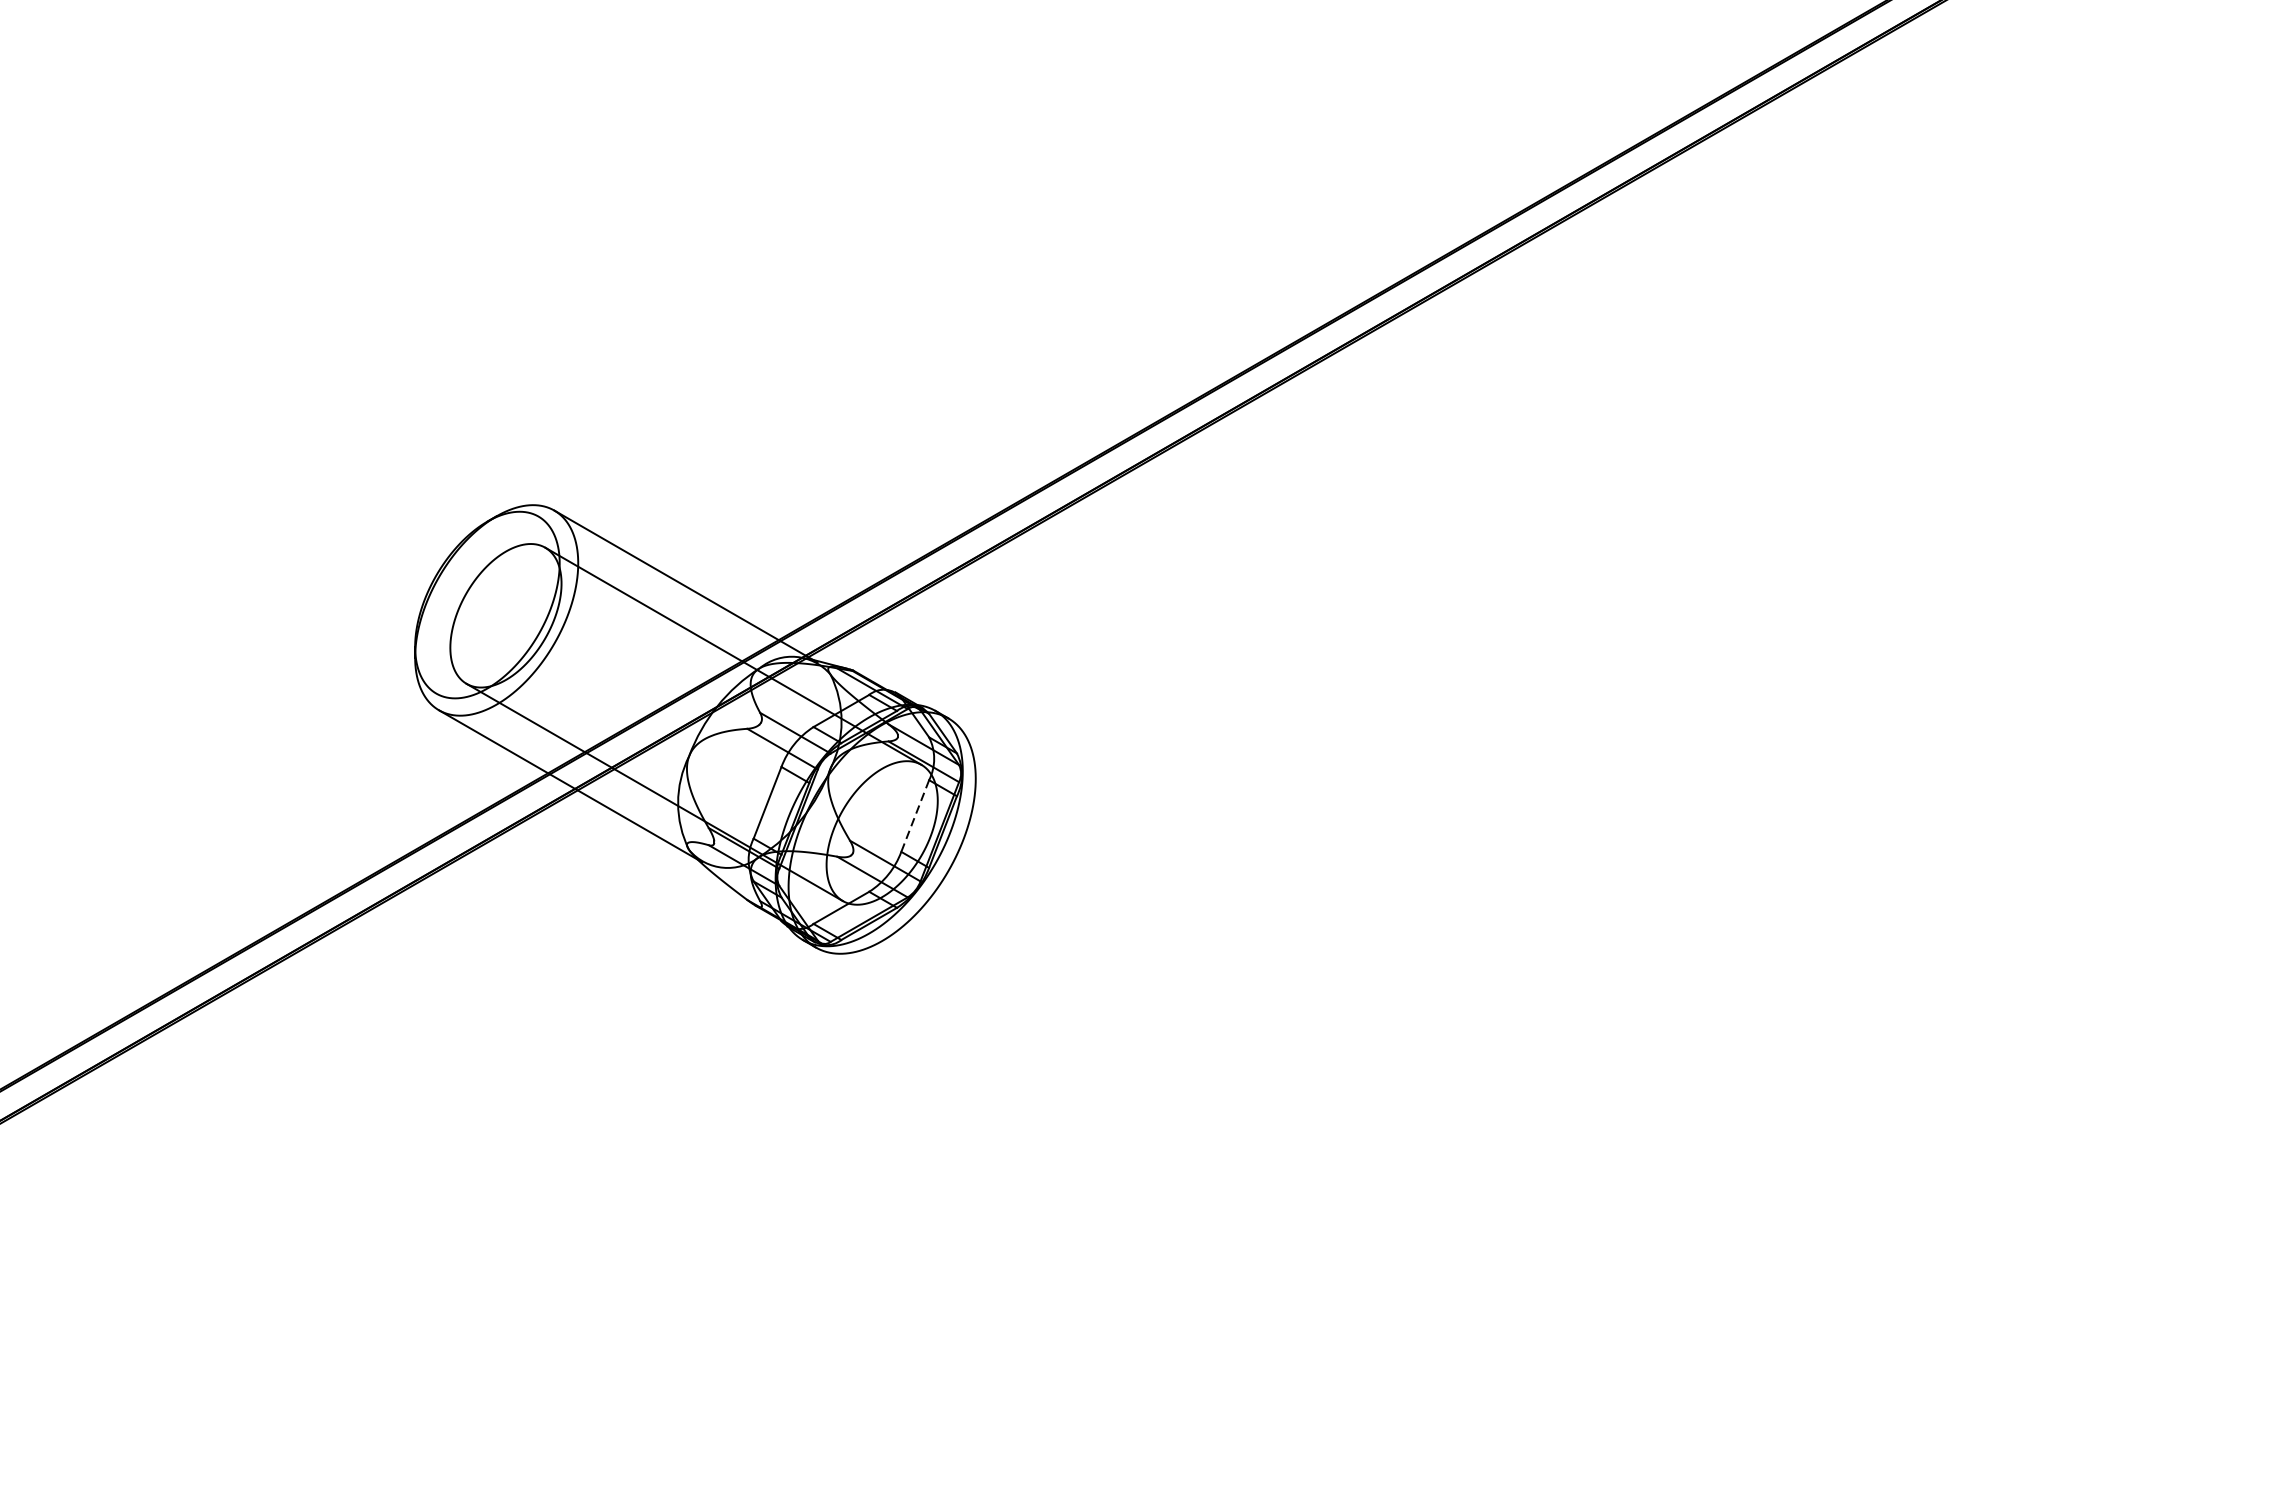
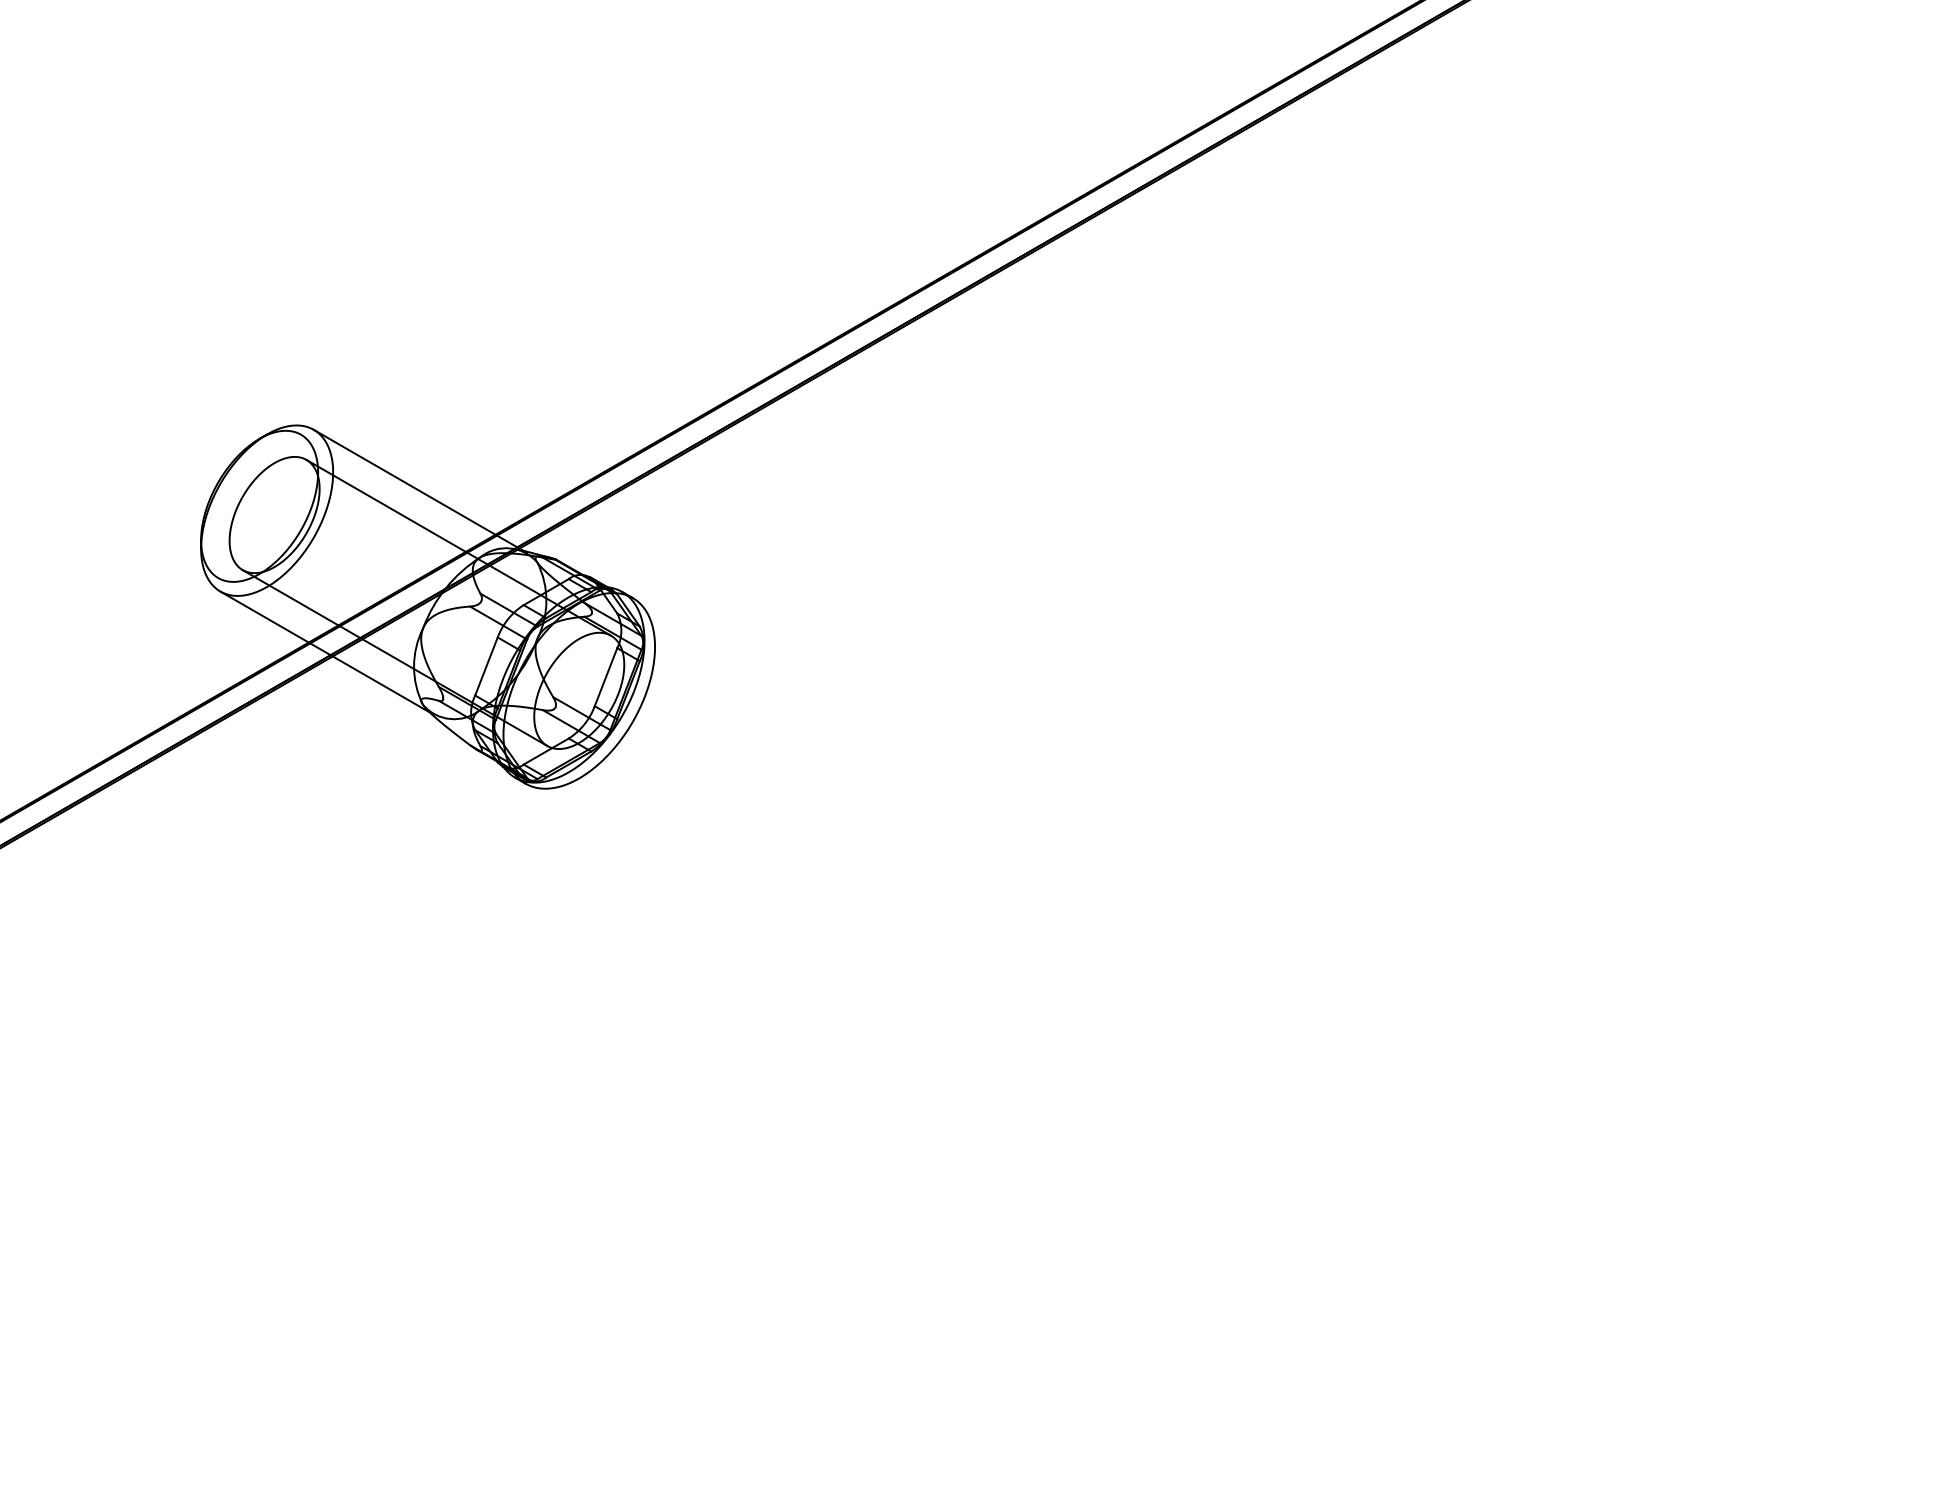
line: (914, 816) -> (605, 677), dashed -> solid

